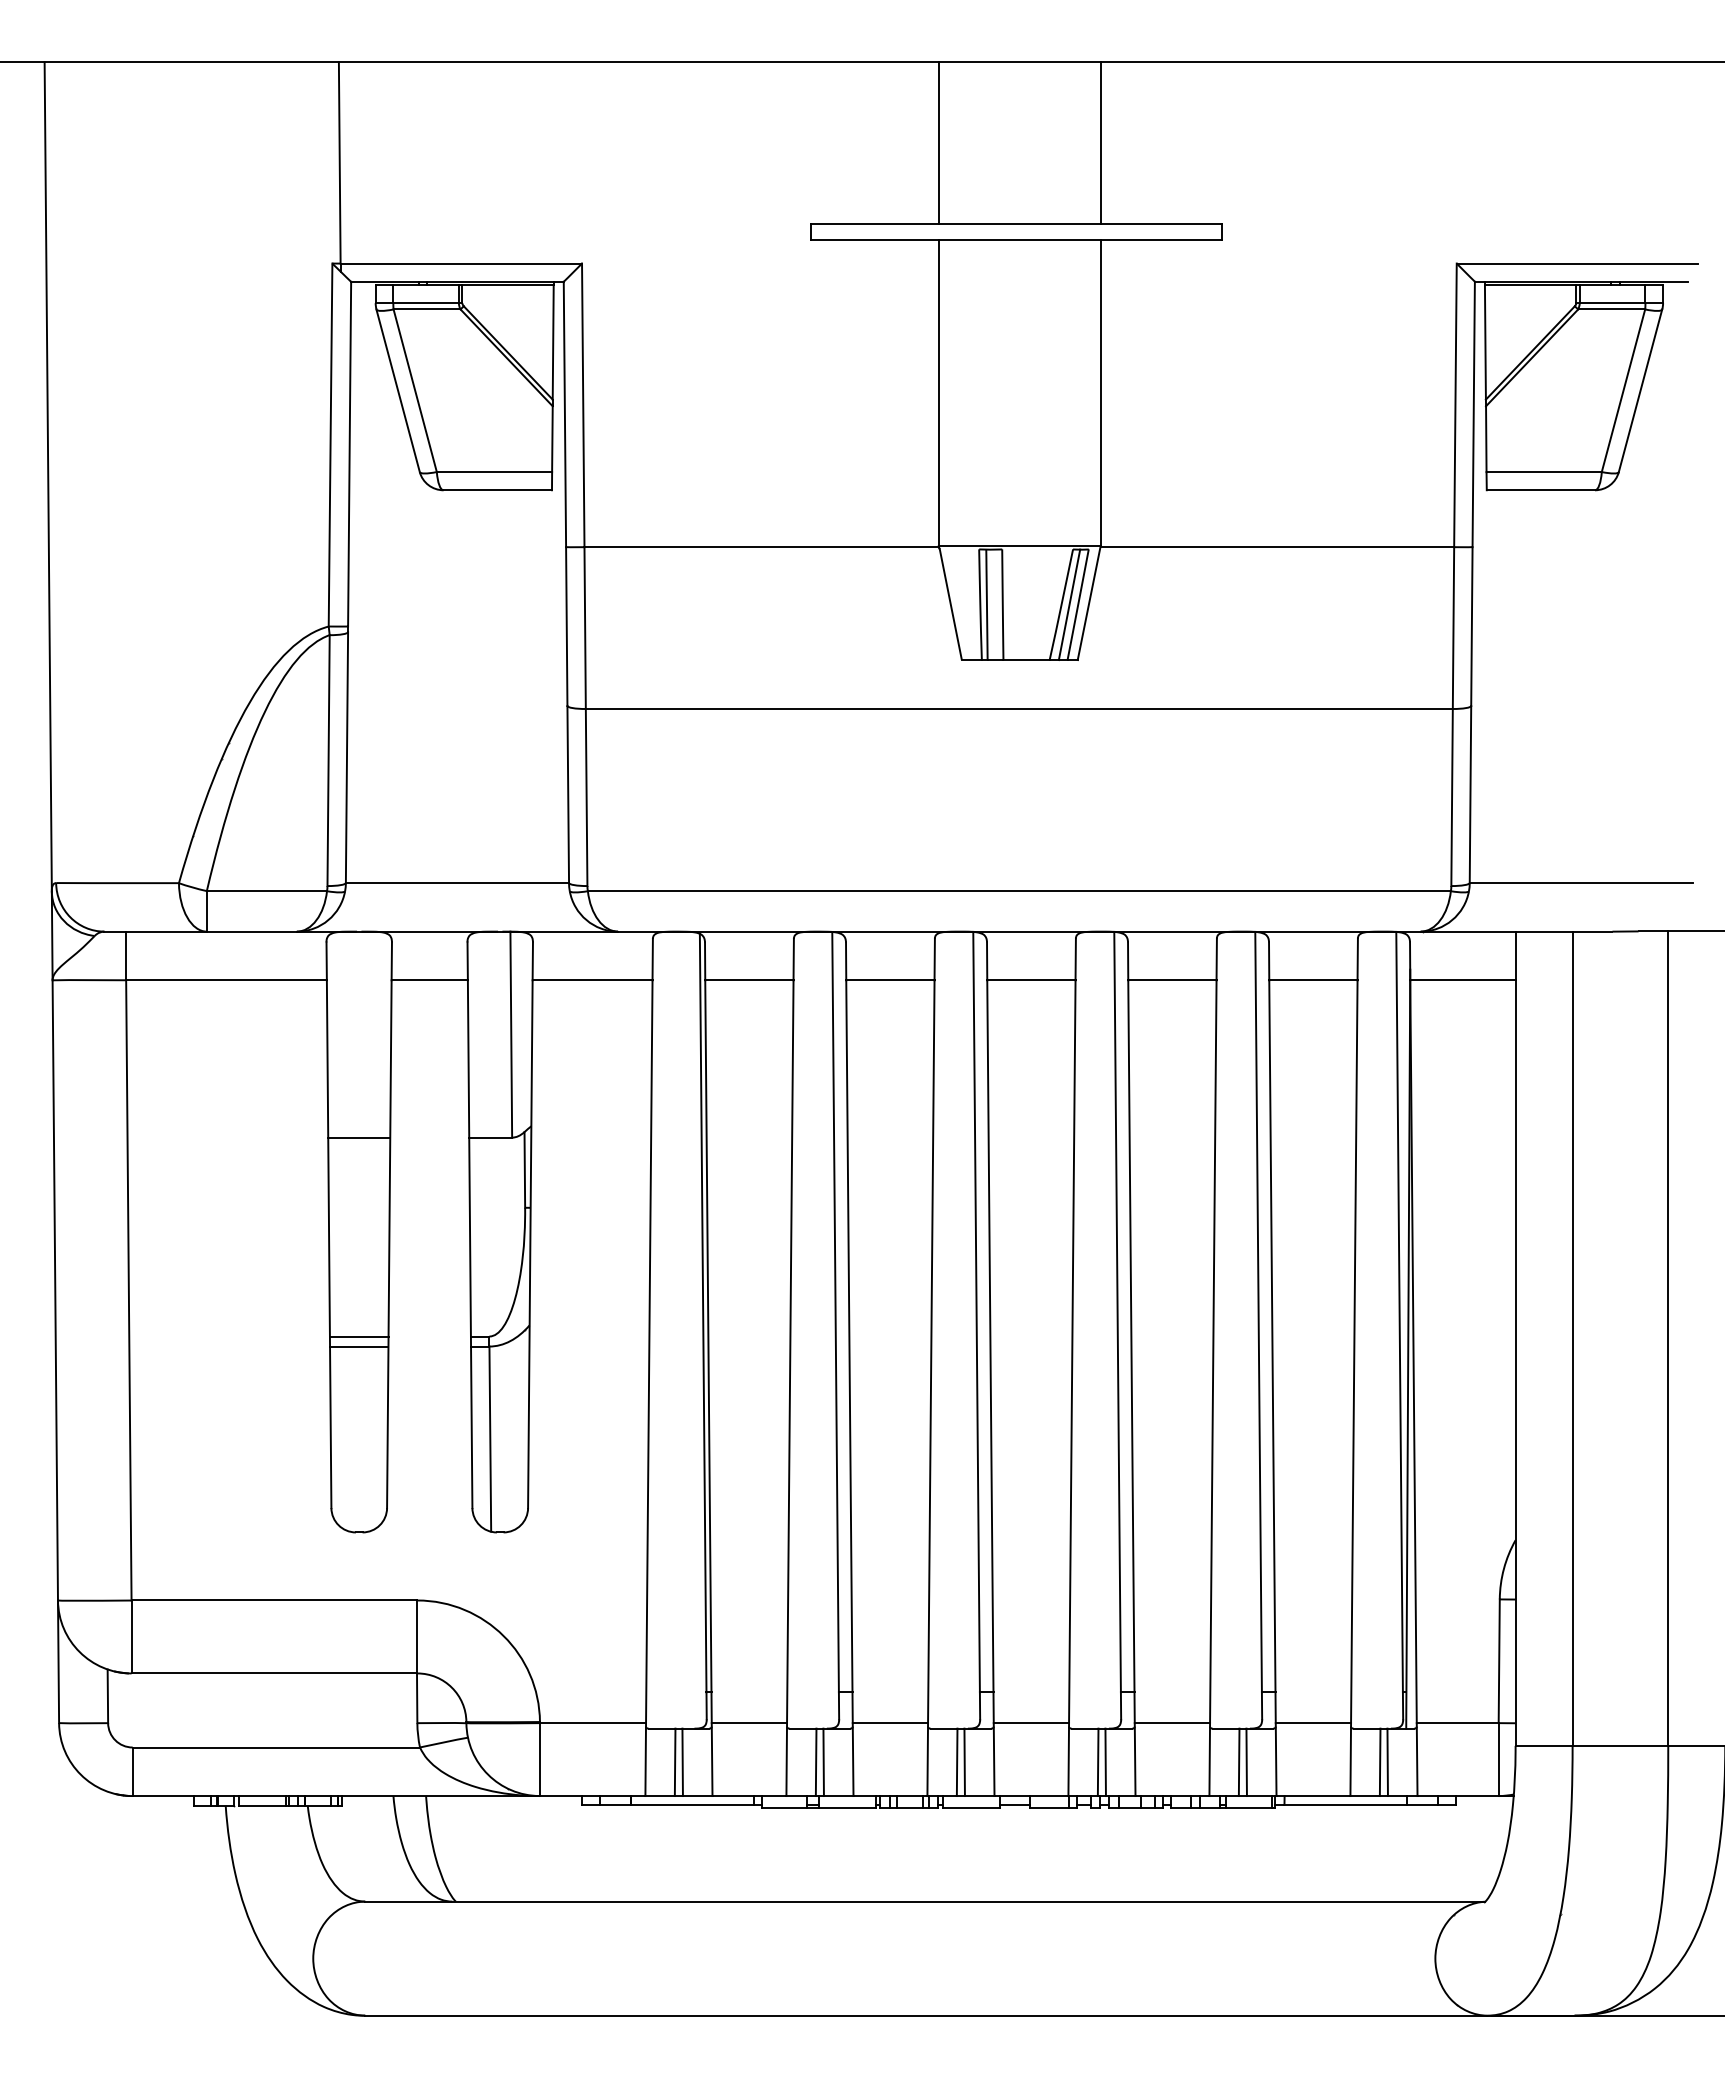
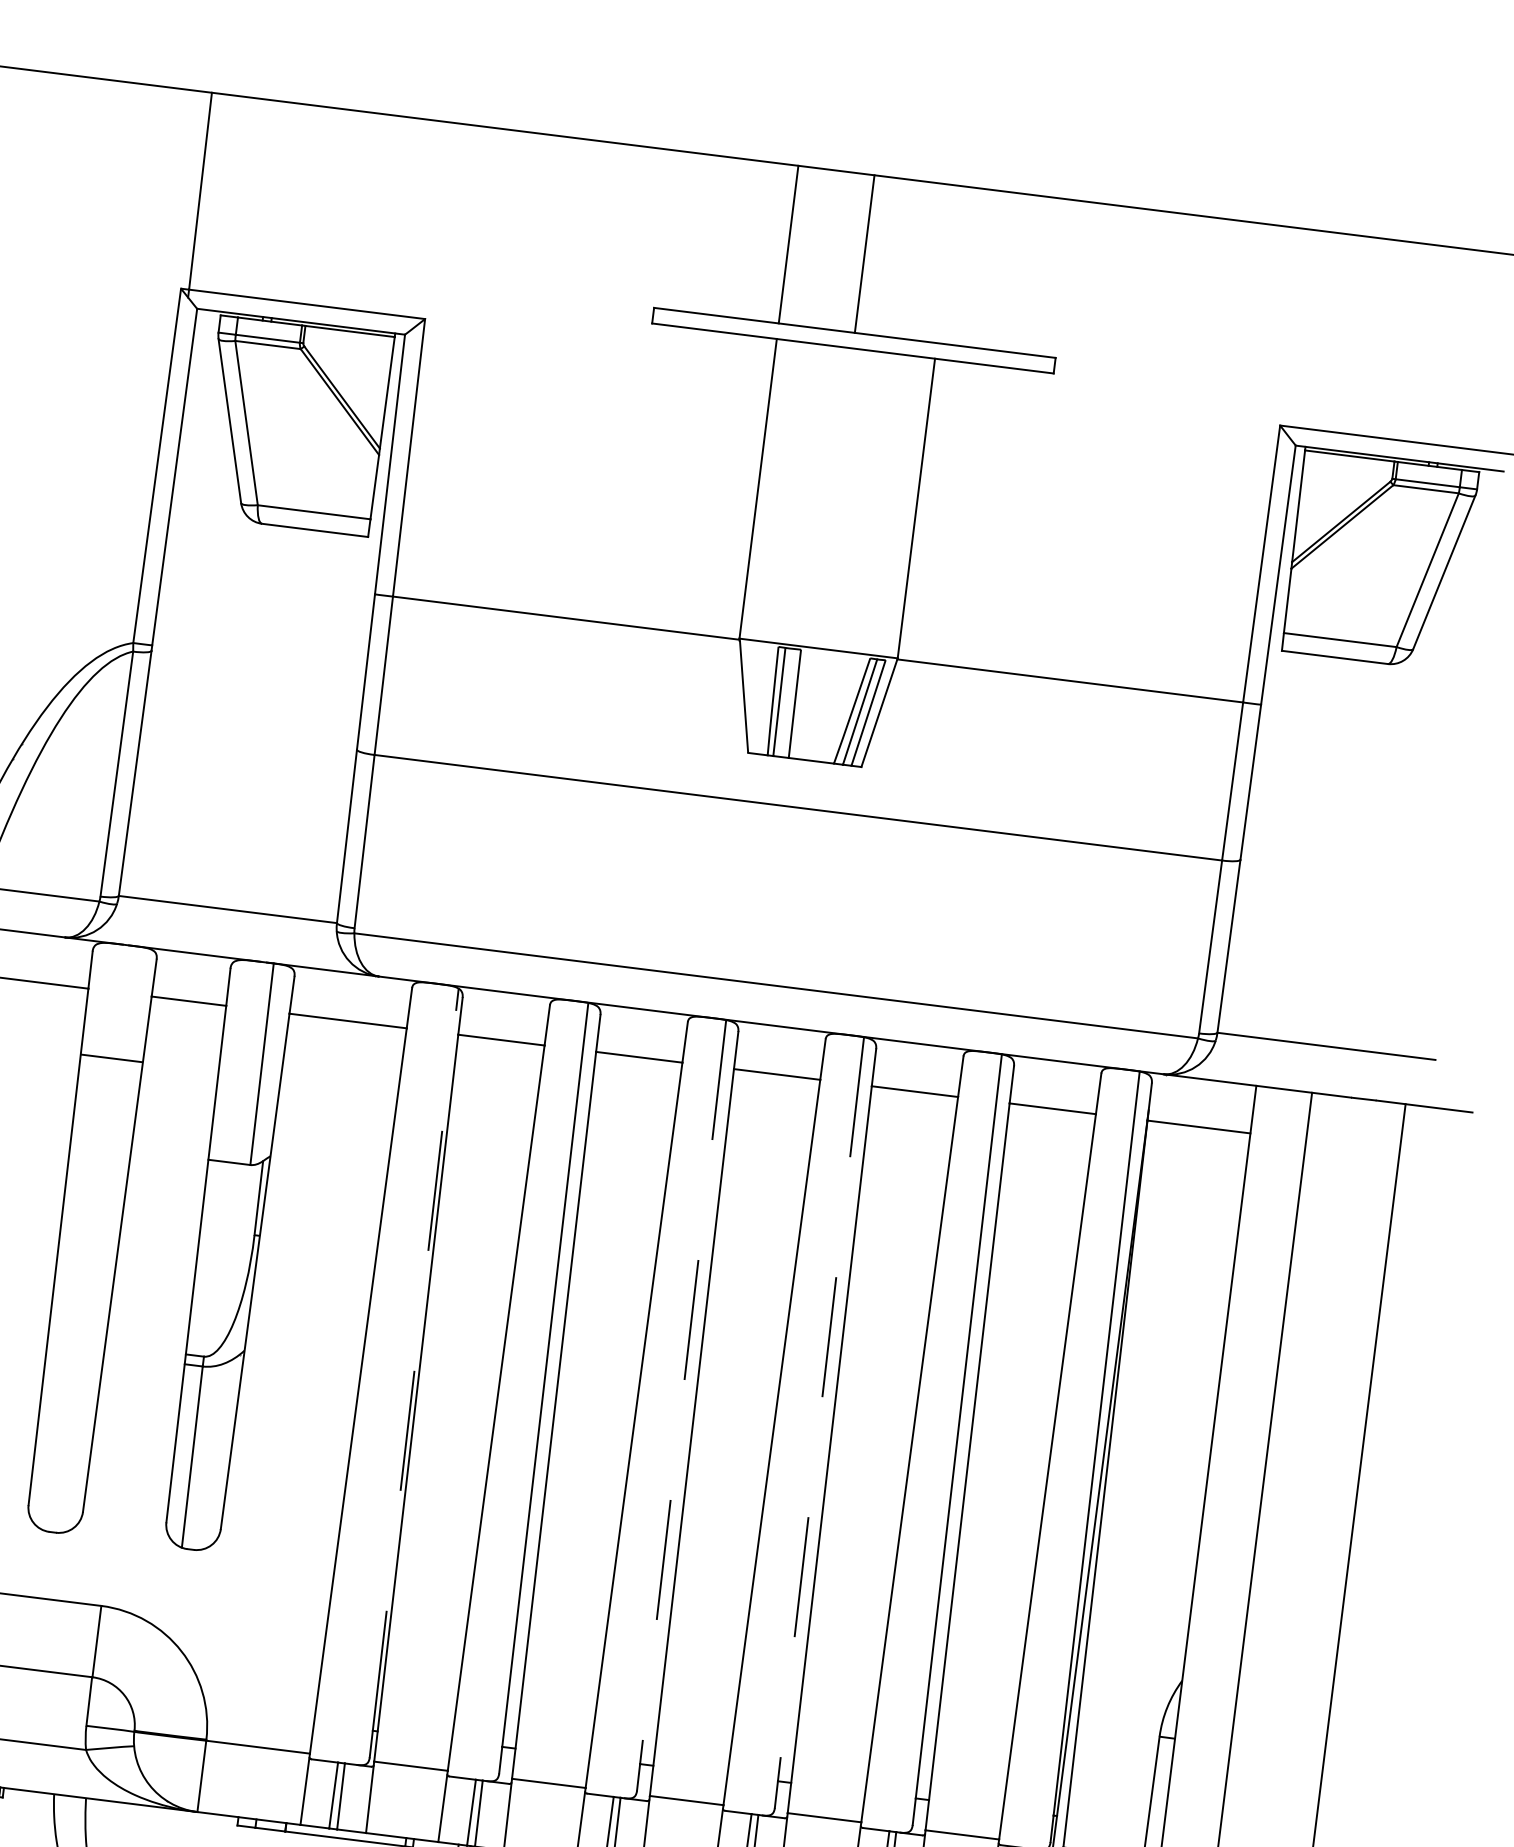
line: (1100, 142) -> (864, 253), moved
line: (359, 1137) -> (112, 1058), moved
line: (703, 1312) -> (416, 1359), solid -> dashed
line: (976, 1312) -> (683, 1392), solid -> dashed
line: (1117, 1312) -> (820, 1409), solid -> dashed
line: (358, 1336) -> (75, 1340), removed
line: (359, 1346) -> (75, 1350), removed

